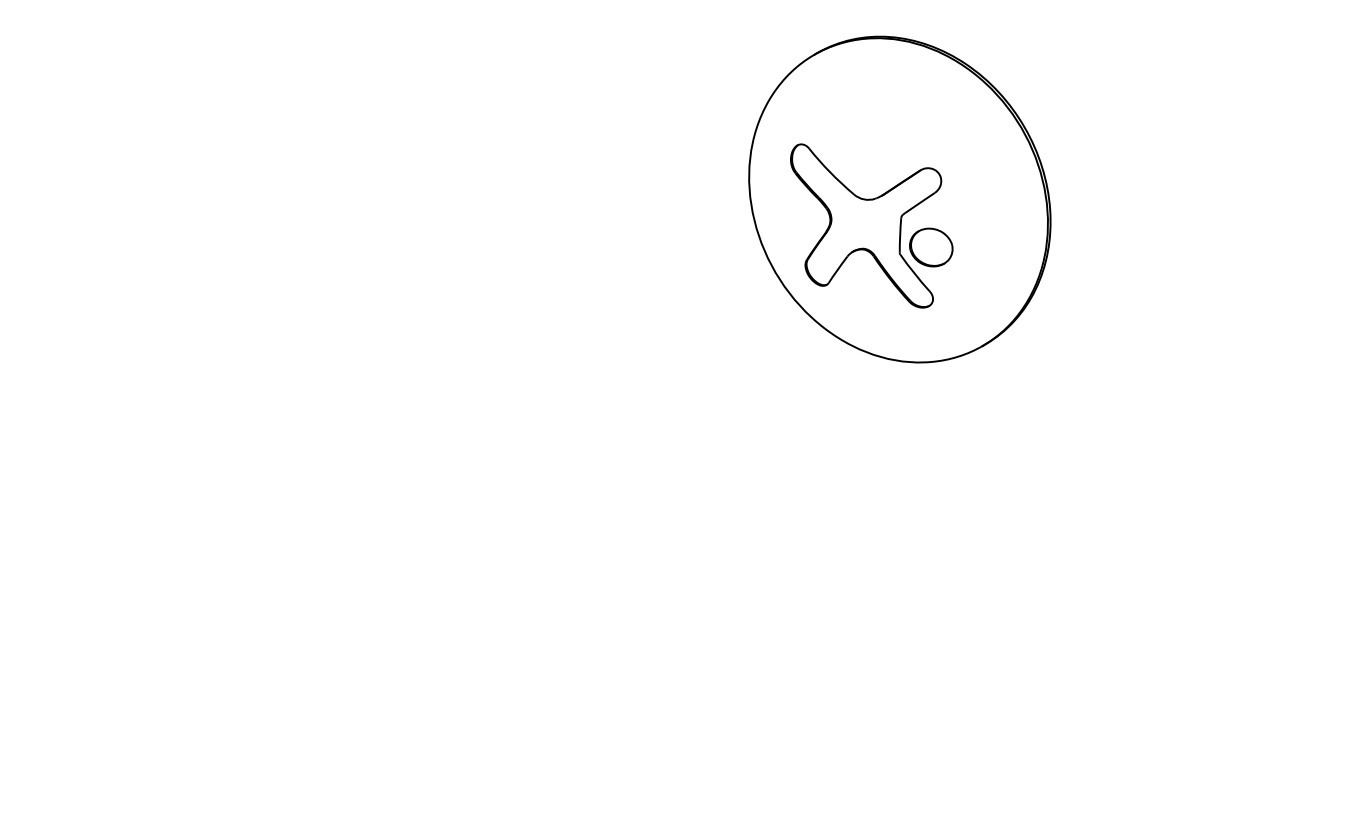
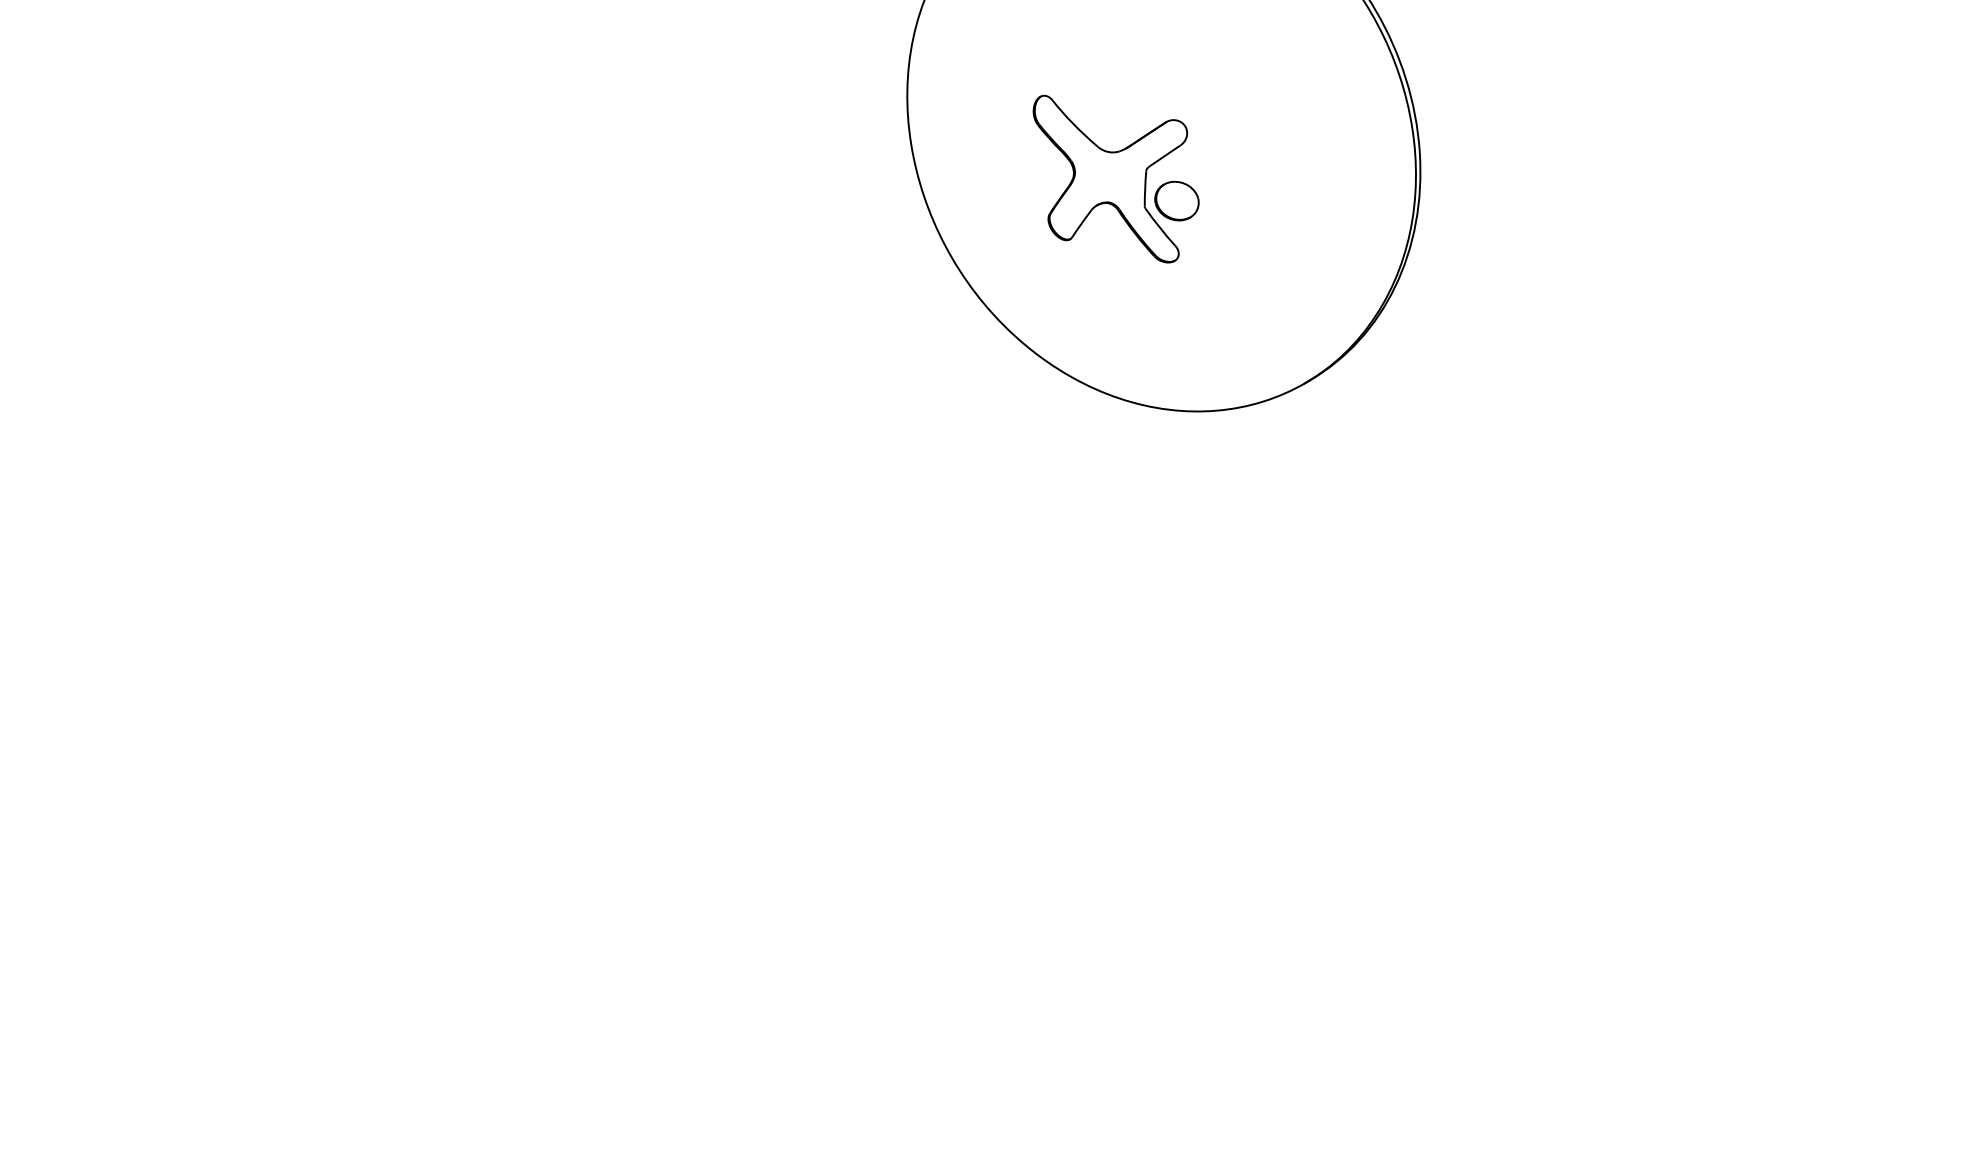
part: (871, 225) -> (1115, 178), size x0.6

